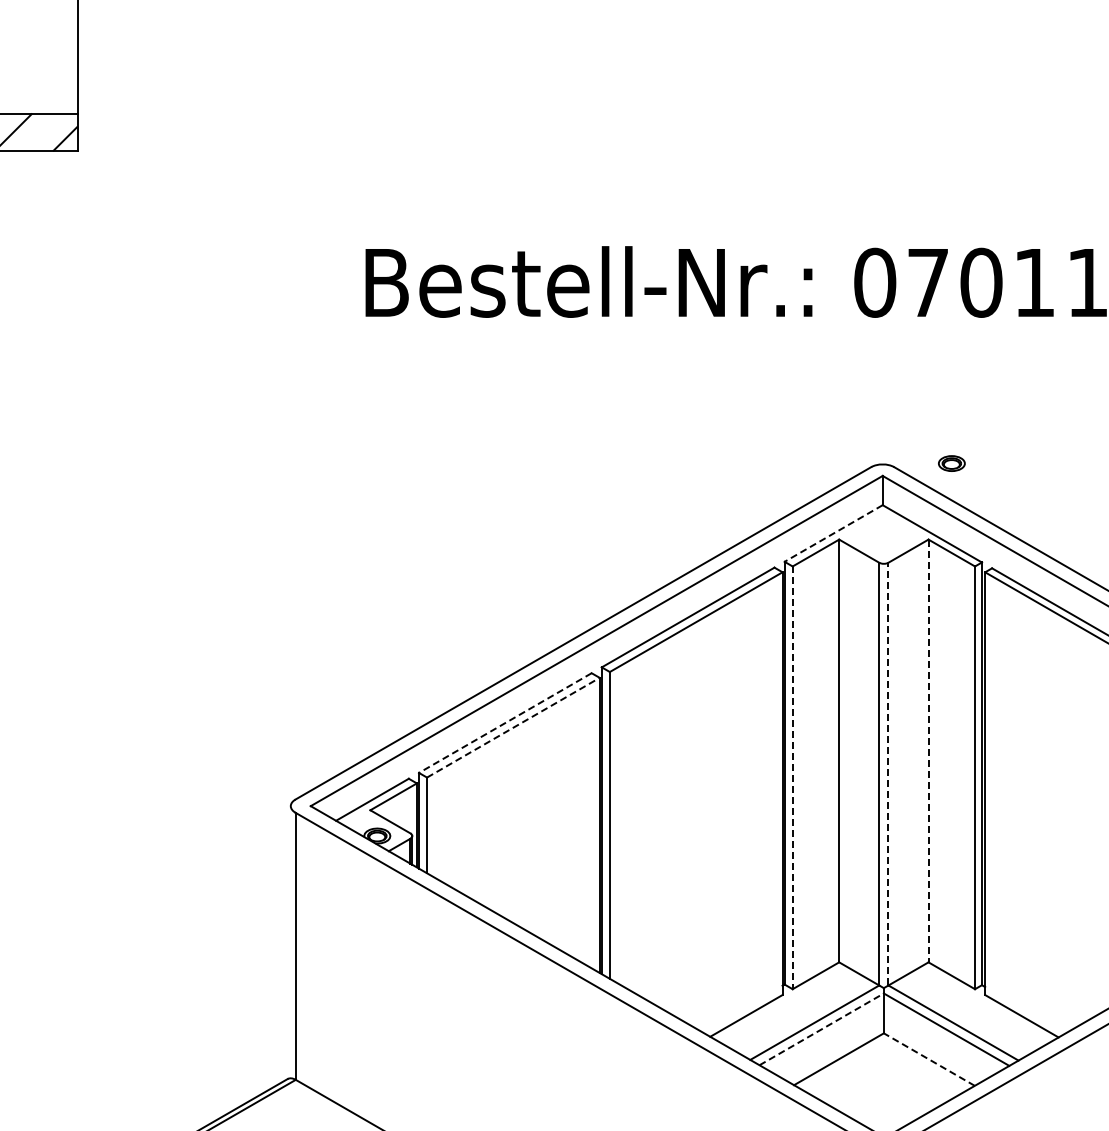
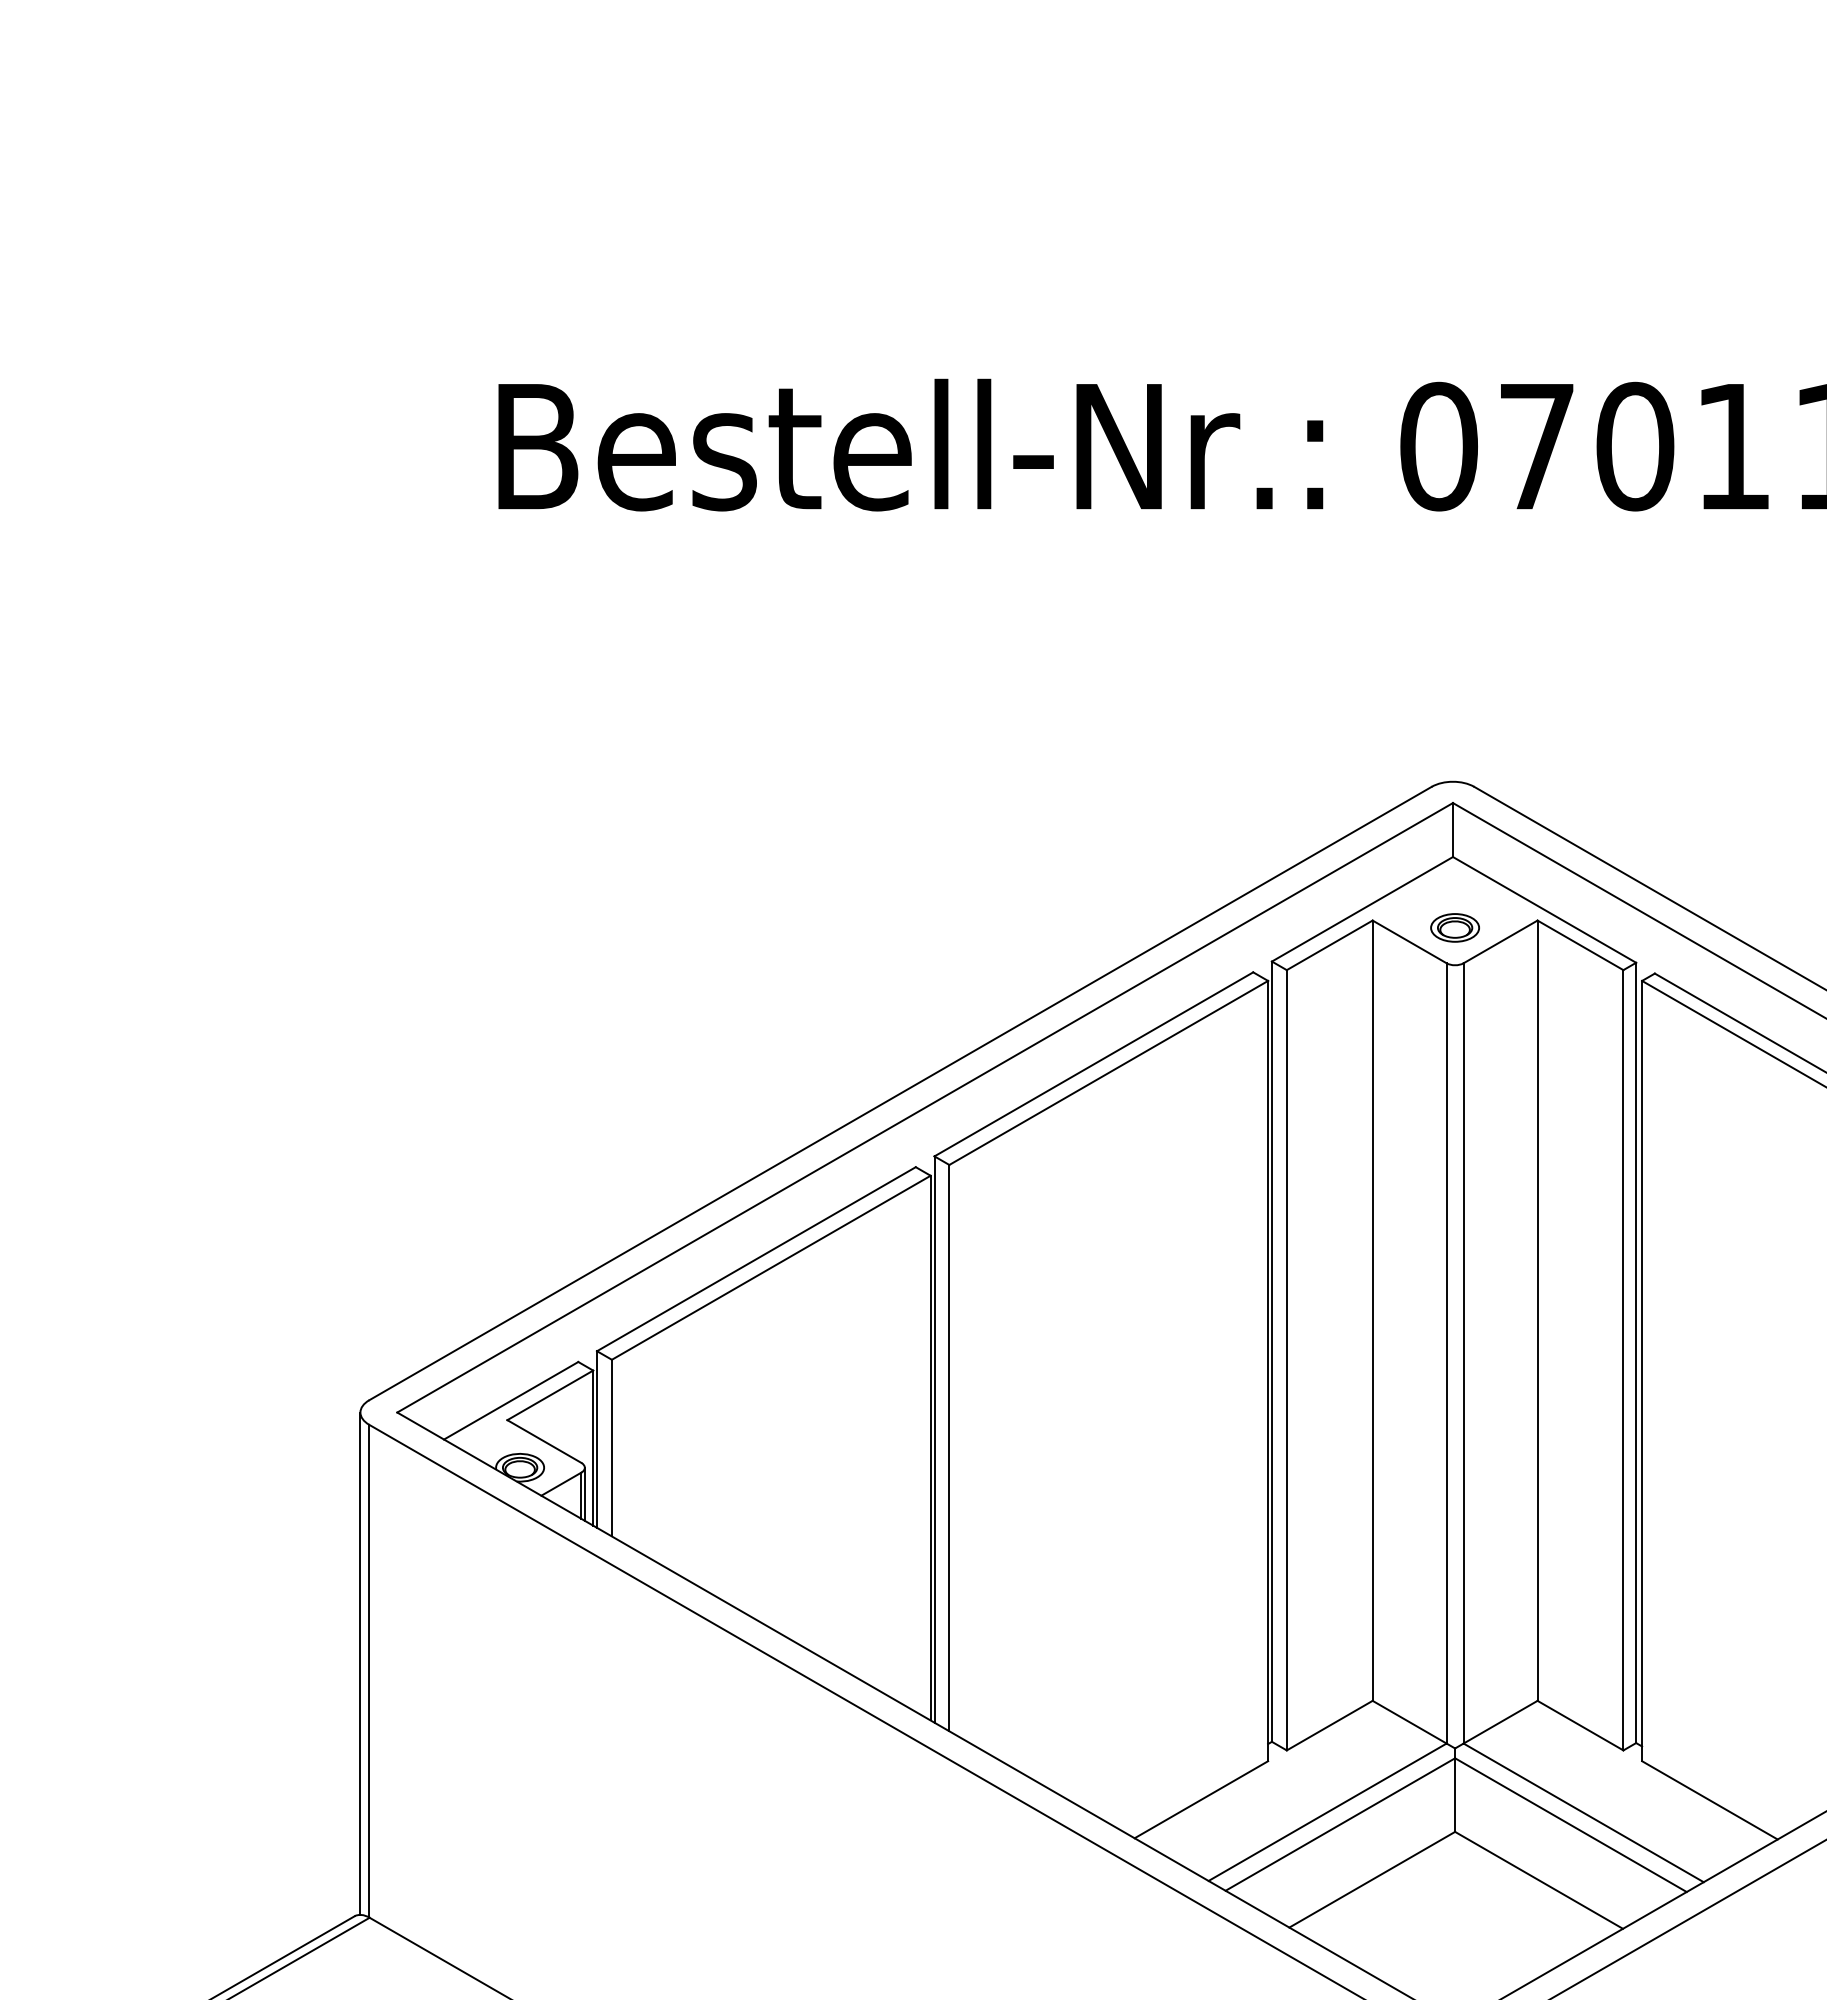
part: (951, 463) -> (1454, 927), moved
line: (833, 533) -> (1362, 909), dashed -> solid
line: (505, 723) -> (756, 1259), dashed -> solid
line: (513, 727) -> (771, 1267), dashed -> solid
line: (928, 751) -> (1537, 1311), dashed -> solid
line: (888, 773) -> (1463, 1352), dashed -> solid
line: (792, 778) -> (1286, 1361), dashed -> solid
line: (290, 942) -> (359, 1664), added
line: (821, 1029) -> (1339, 1824), dashed -> solid
line: (929, 1059) -> (1539, 1880), dashed -> solid

